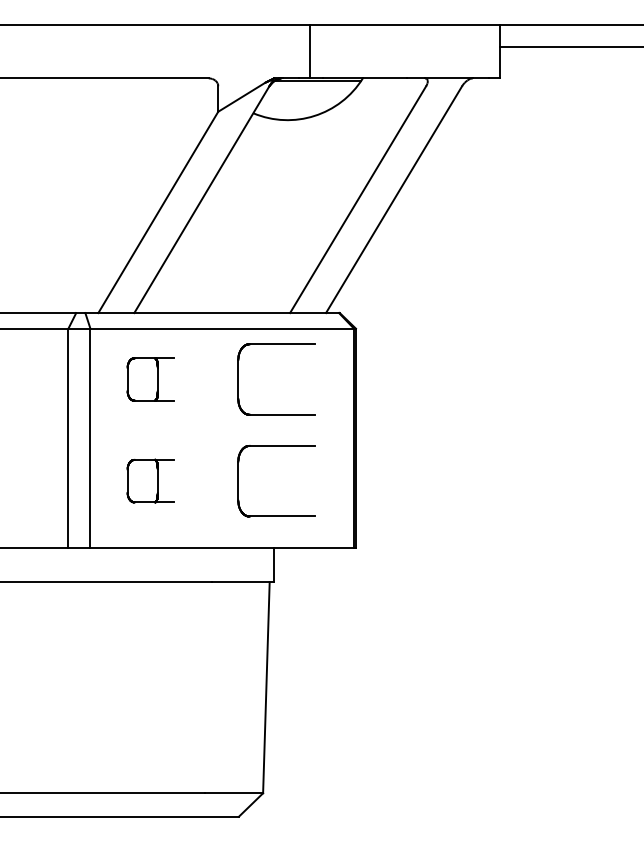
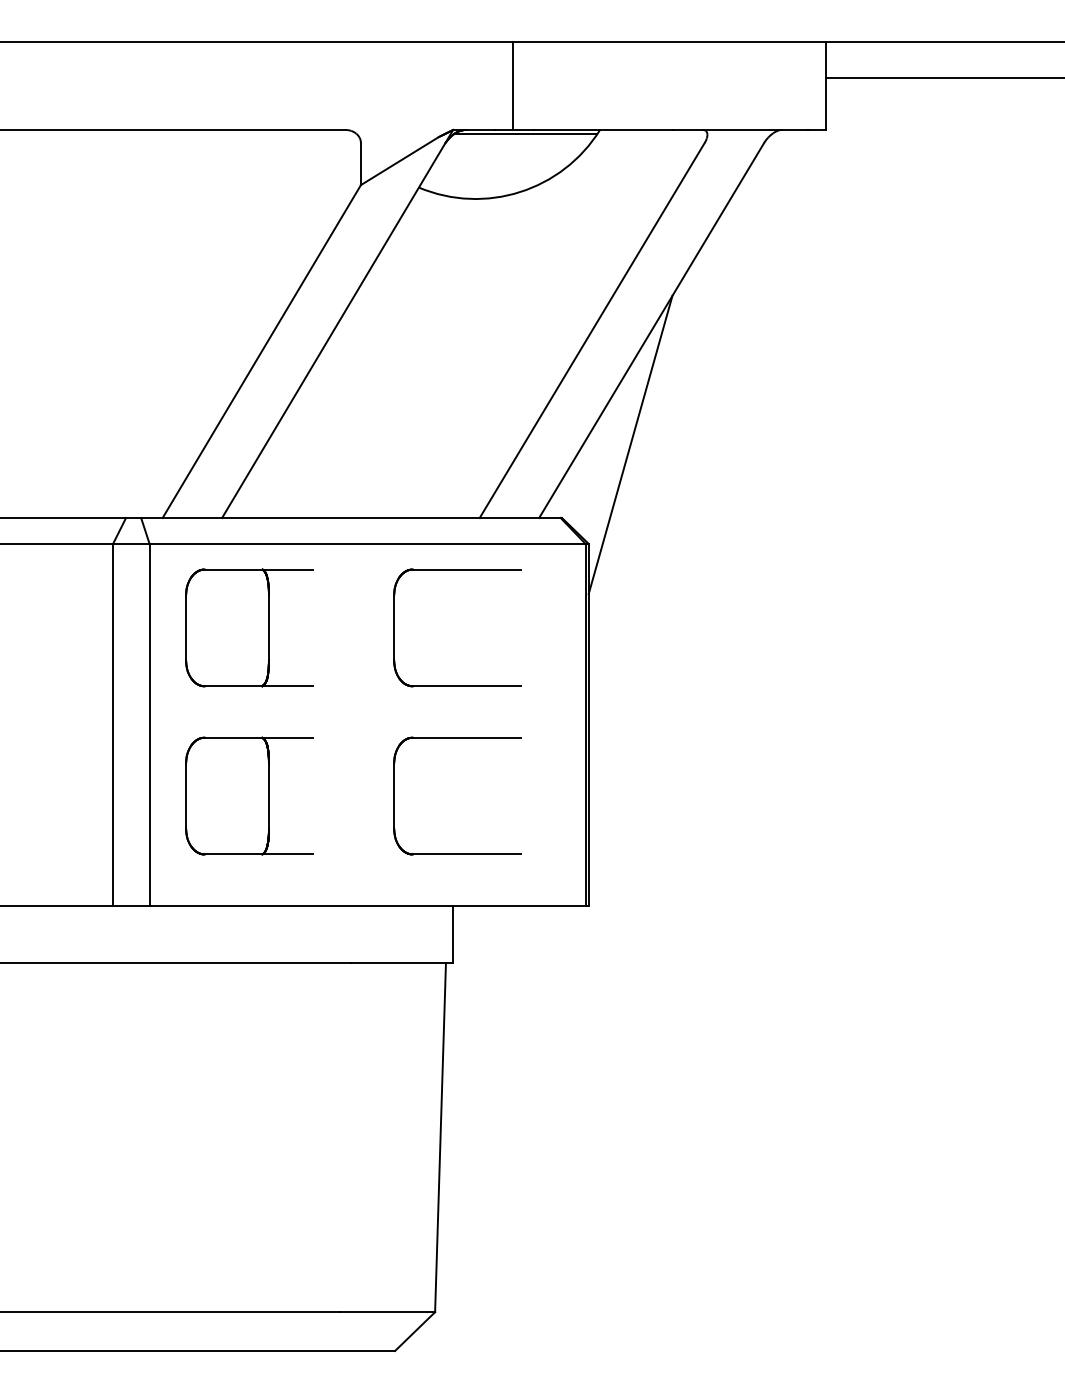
line: (380, 268) -> (629, 444), added
part: (150, 379) -> (248, 627), size x1.67
part: (150, 480) -> (248, 794), size x1.67

